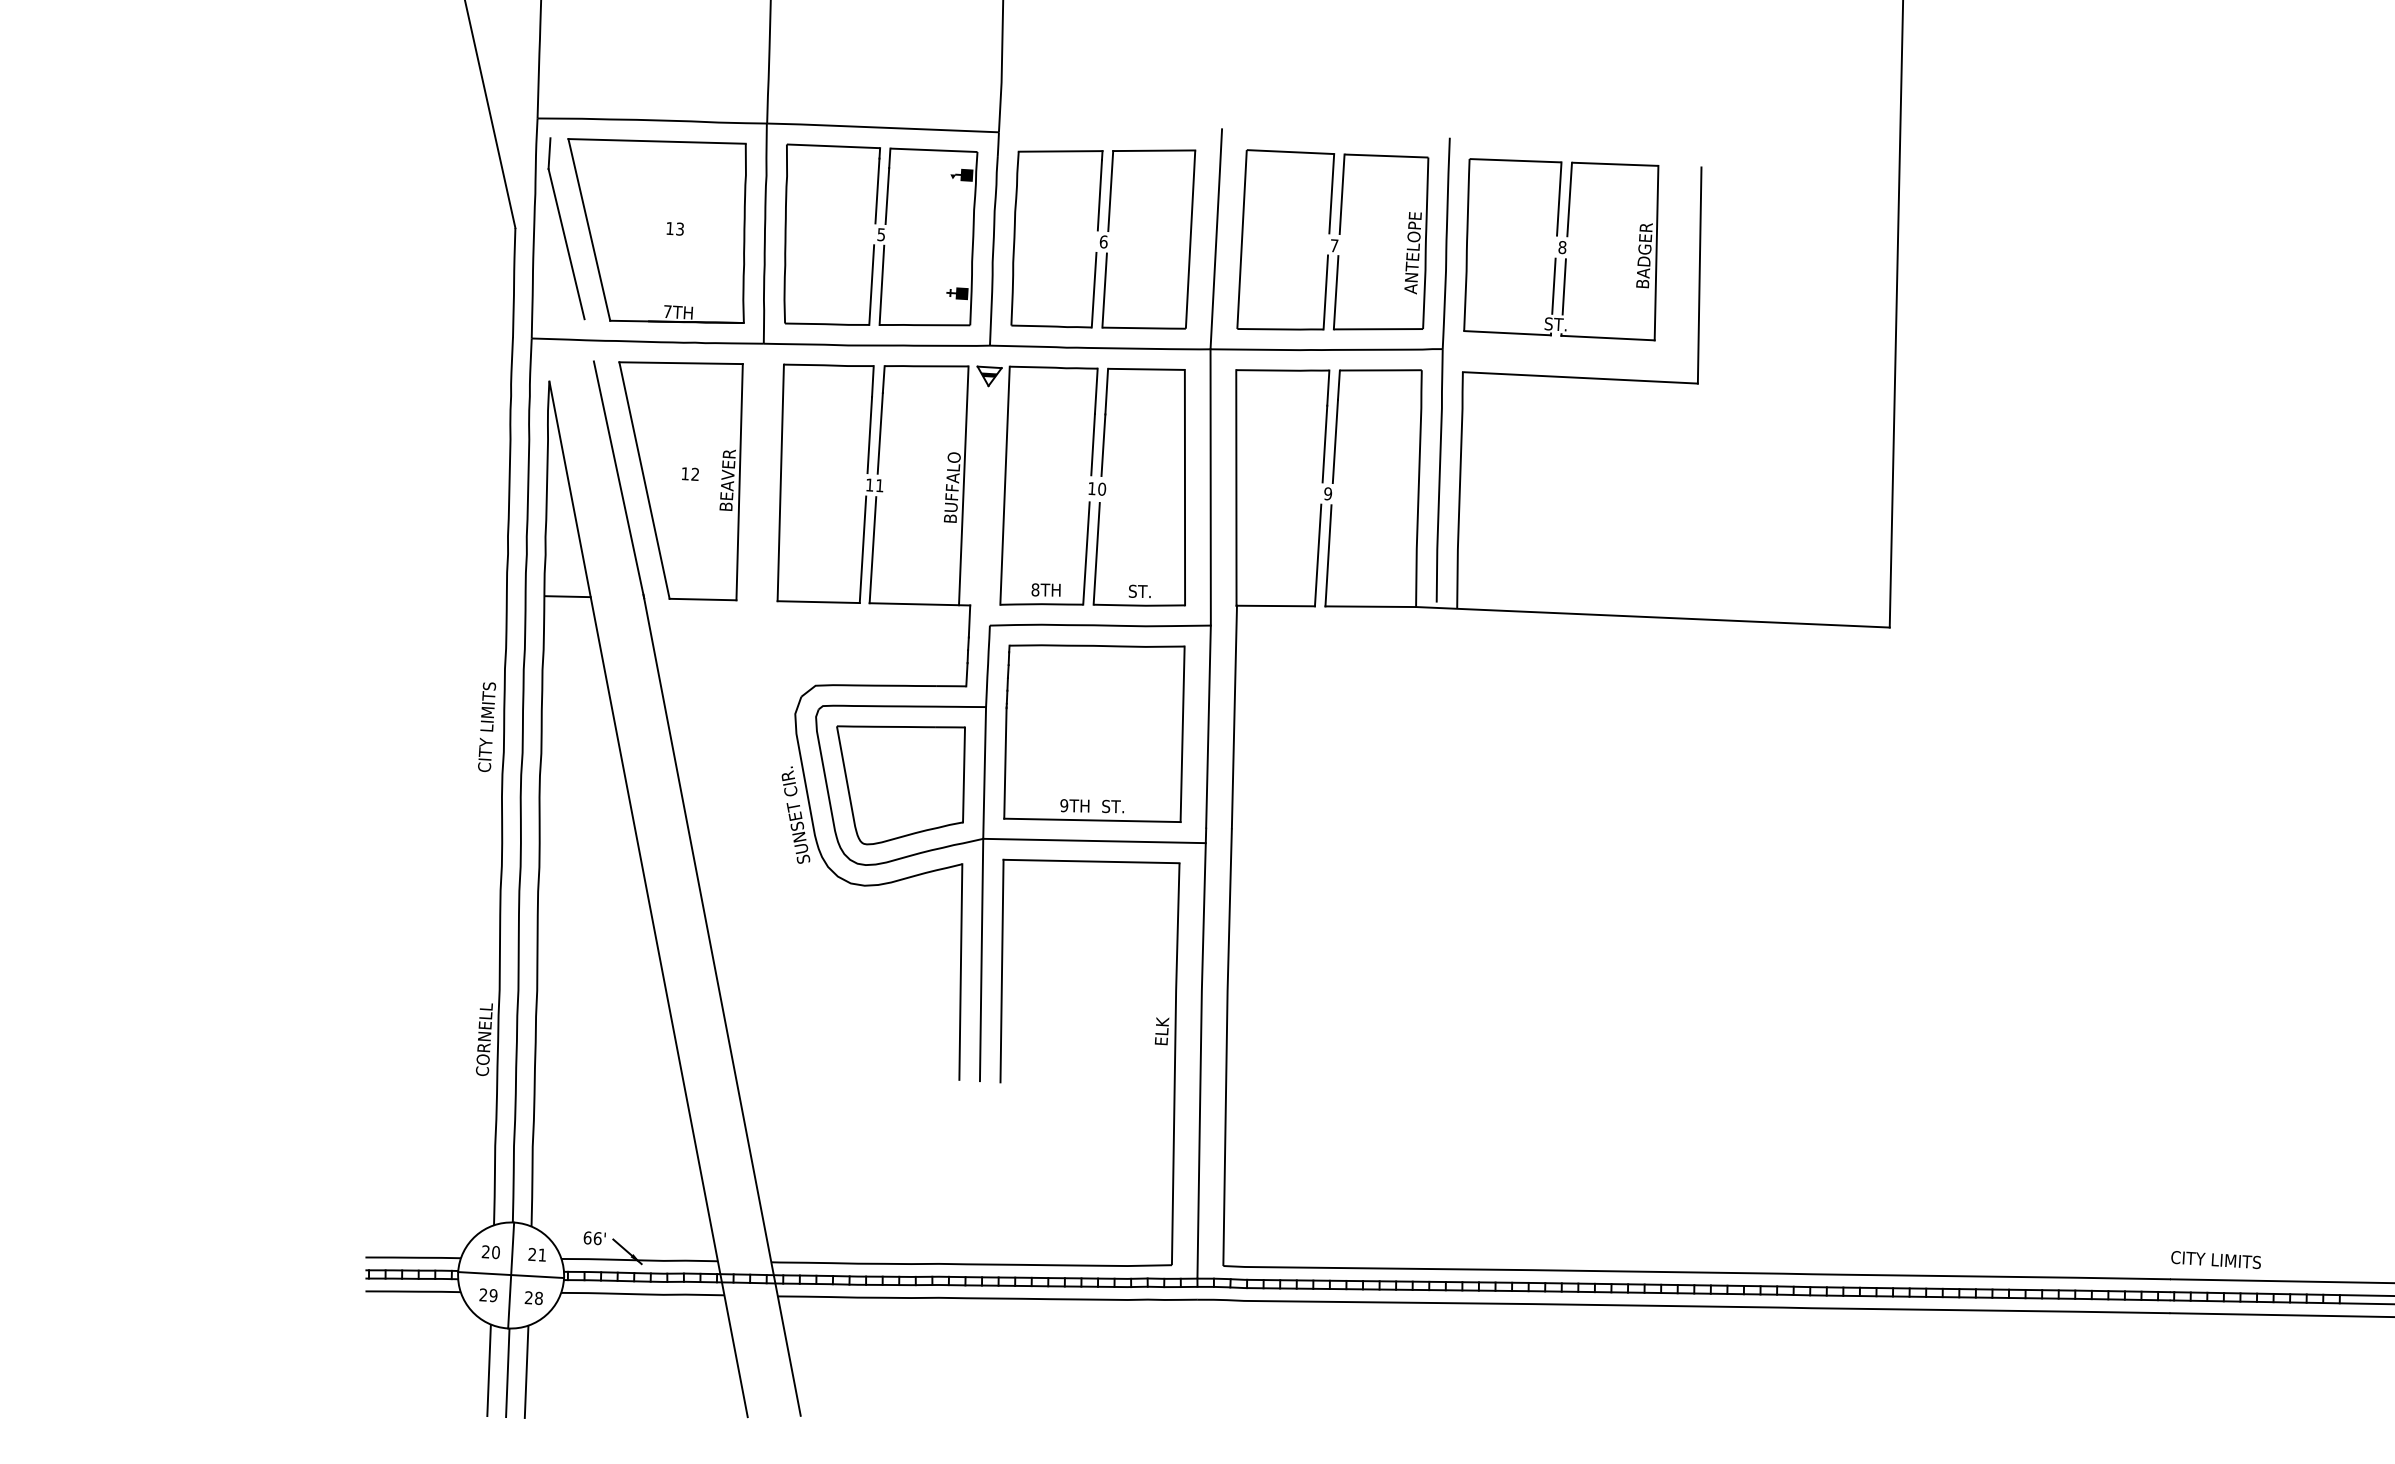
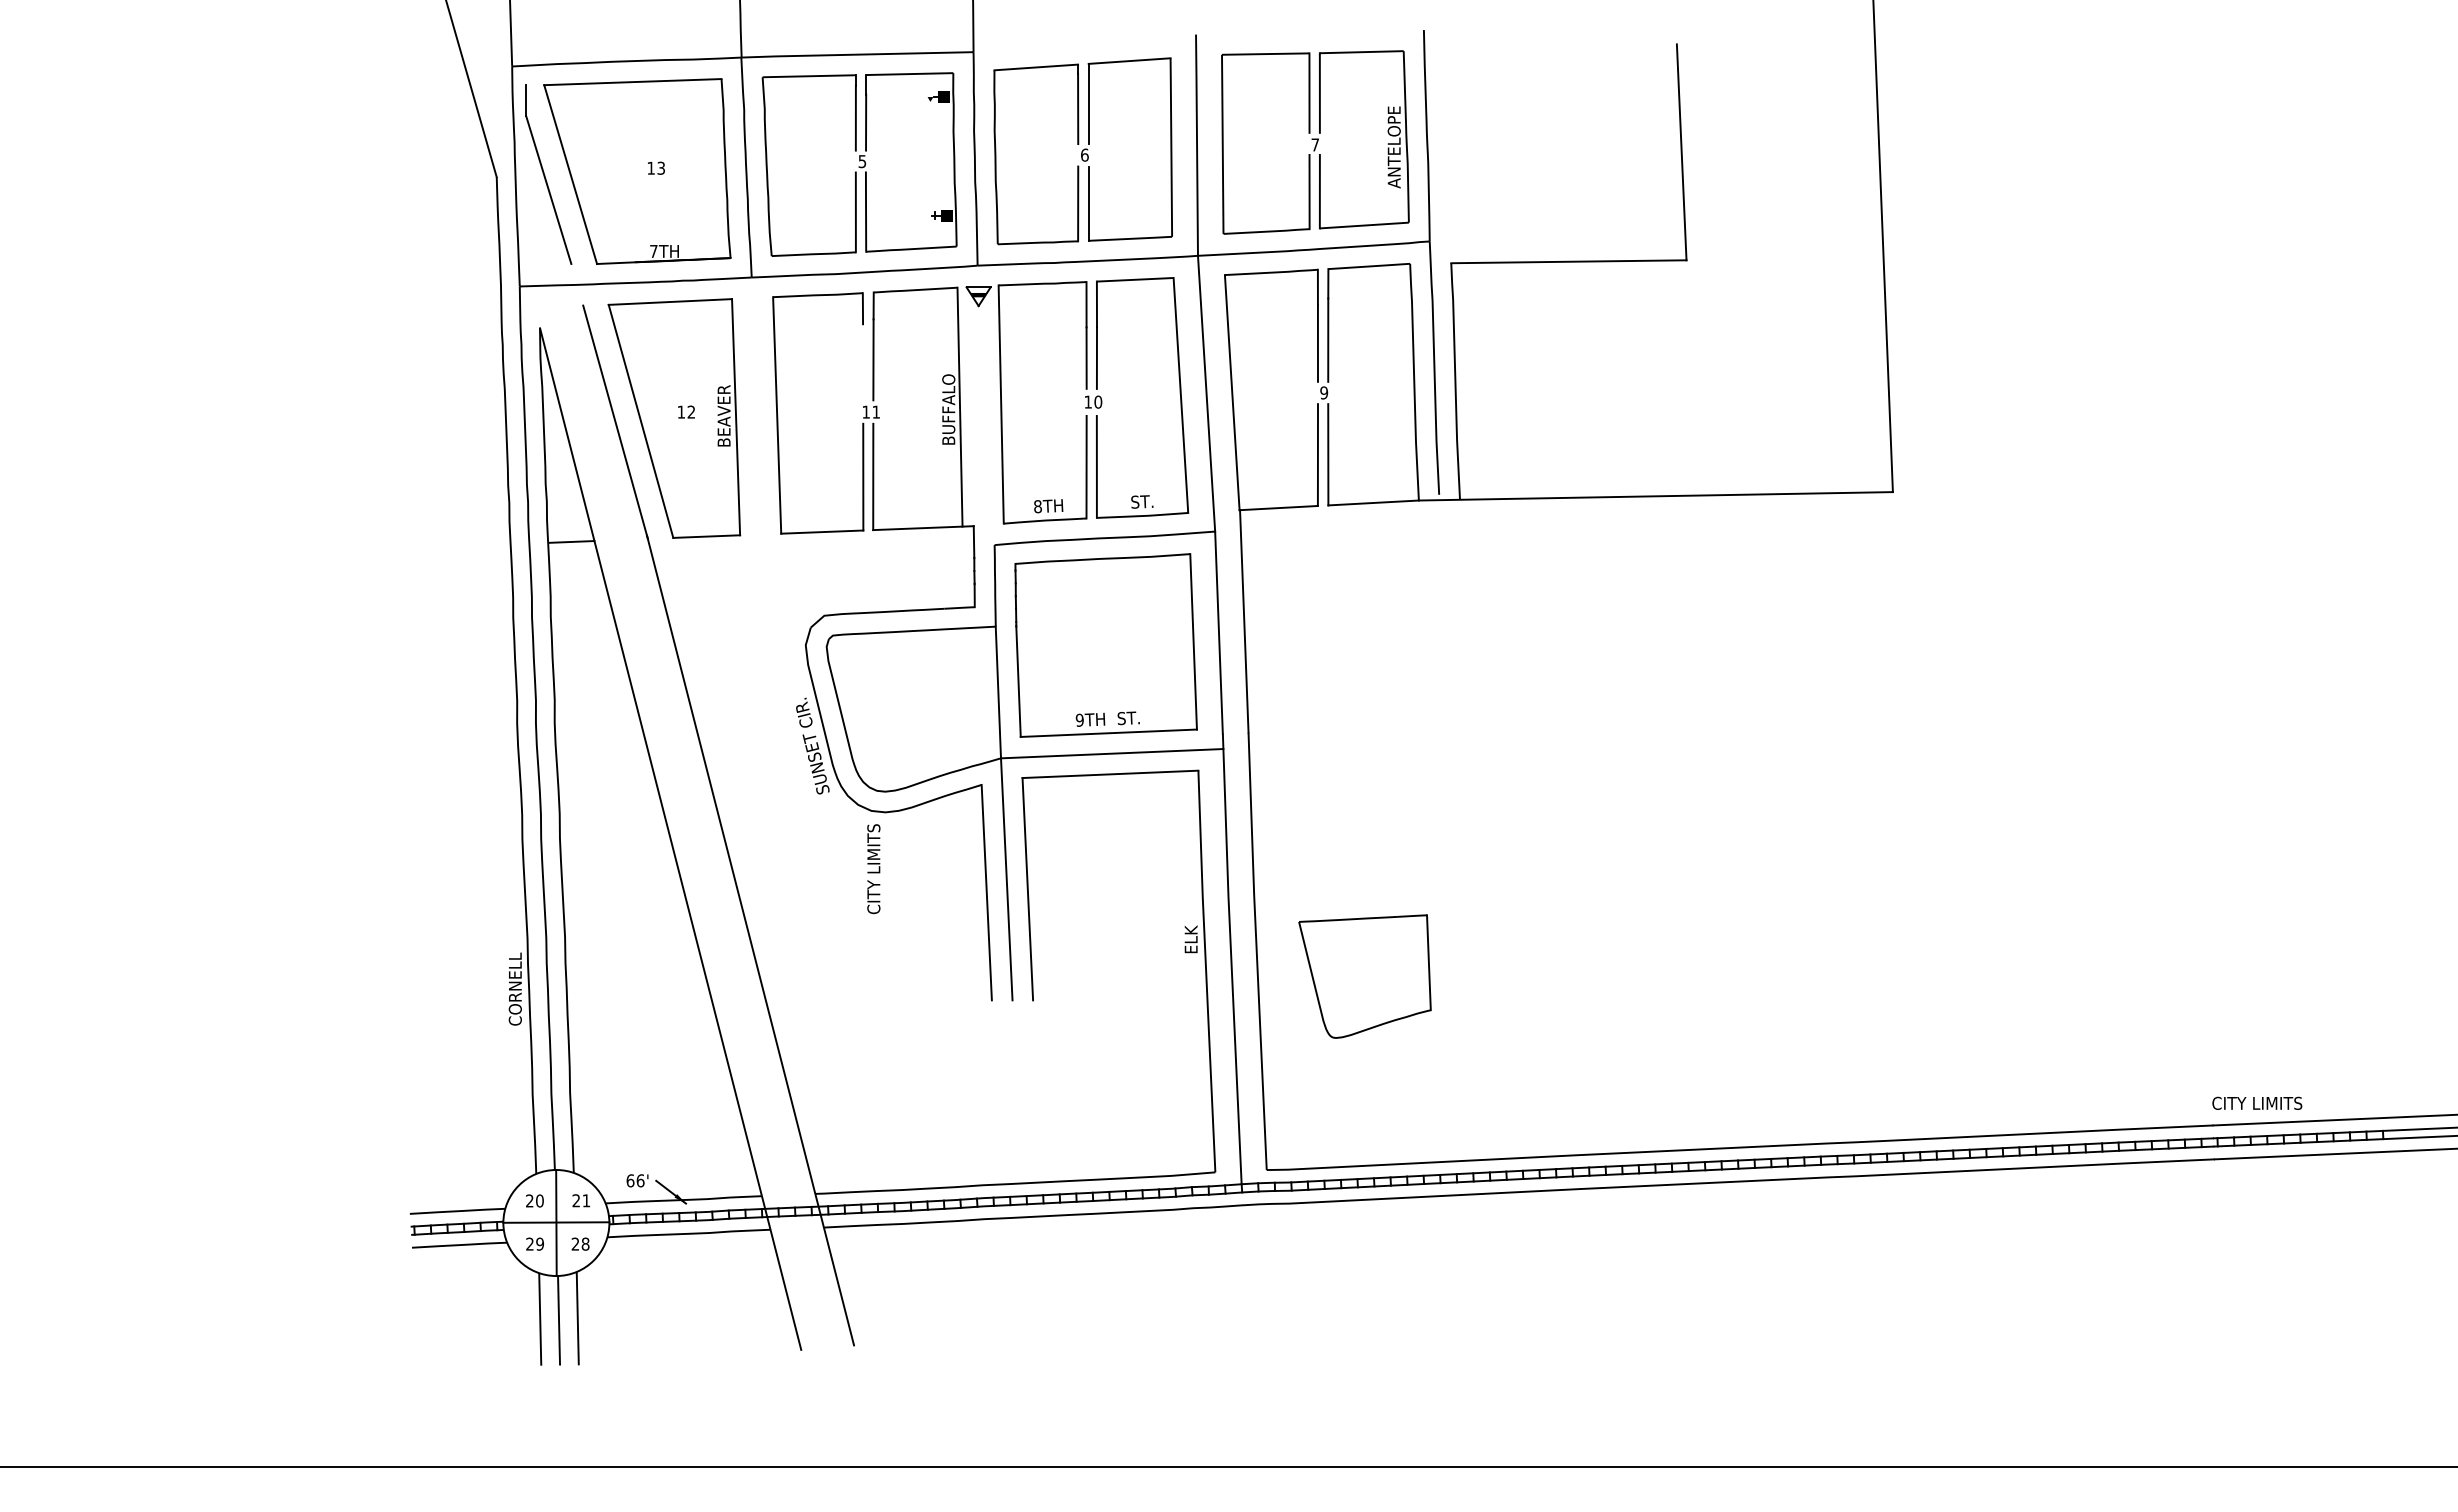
part: (1561, 248) -> (1542, 133), removed
line: (870, 435) -> (863, 362), removed
text: (486, 727) -> (873, 869), moved
part: (898, 784) -> (1364, 976), moved

